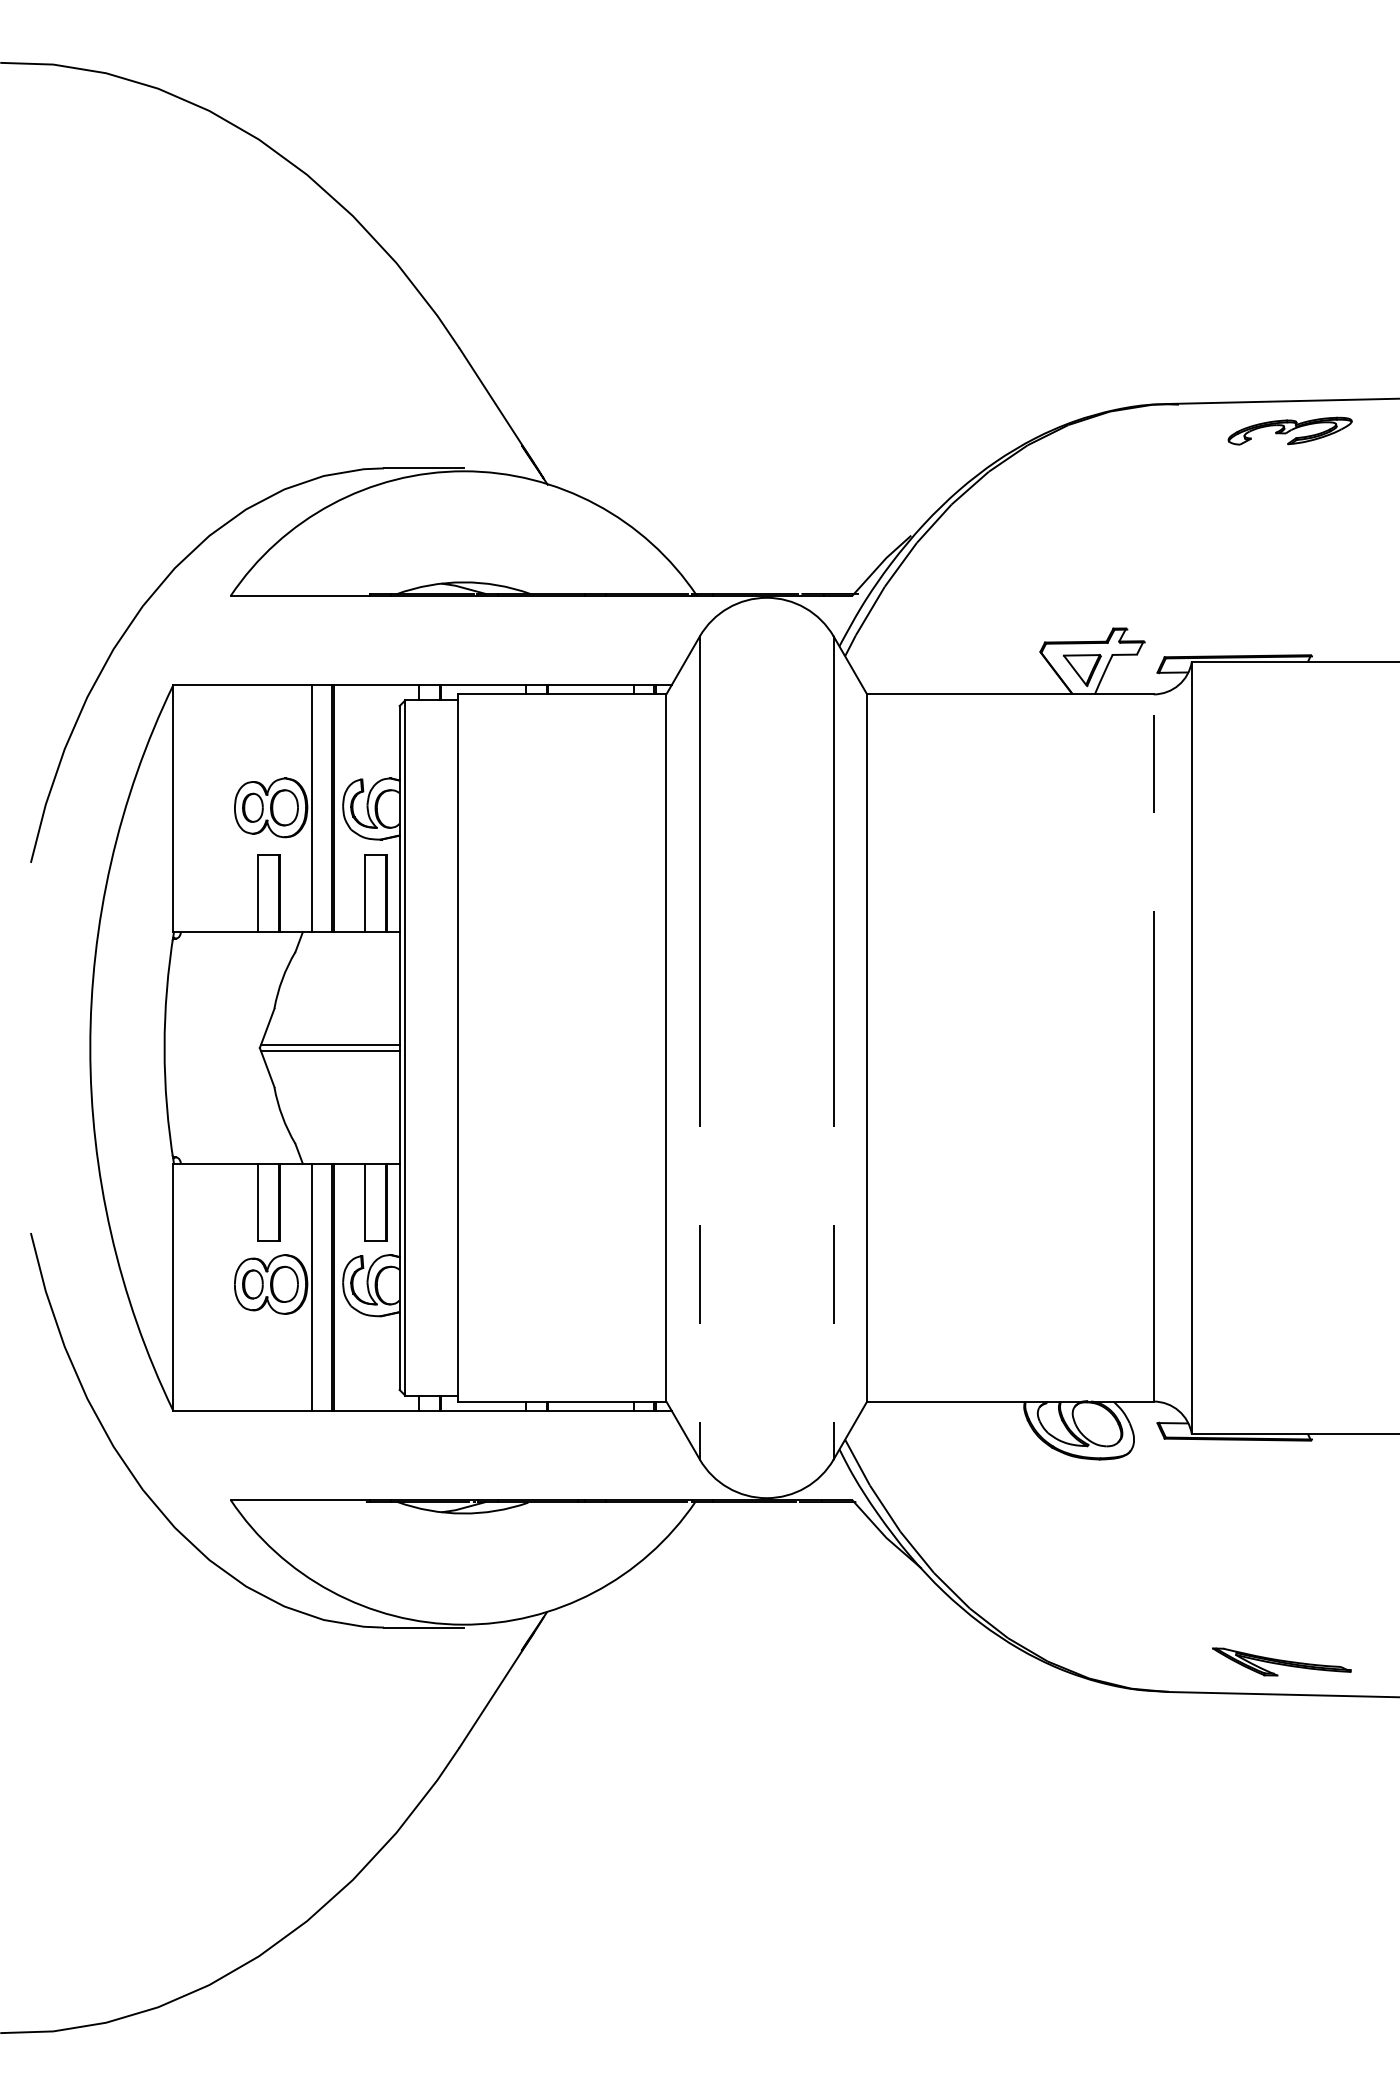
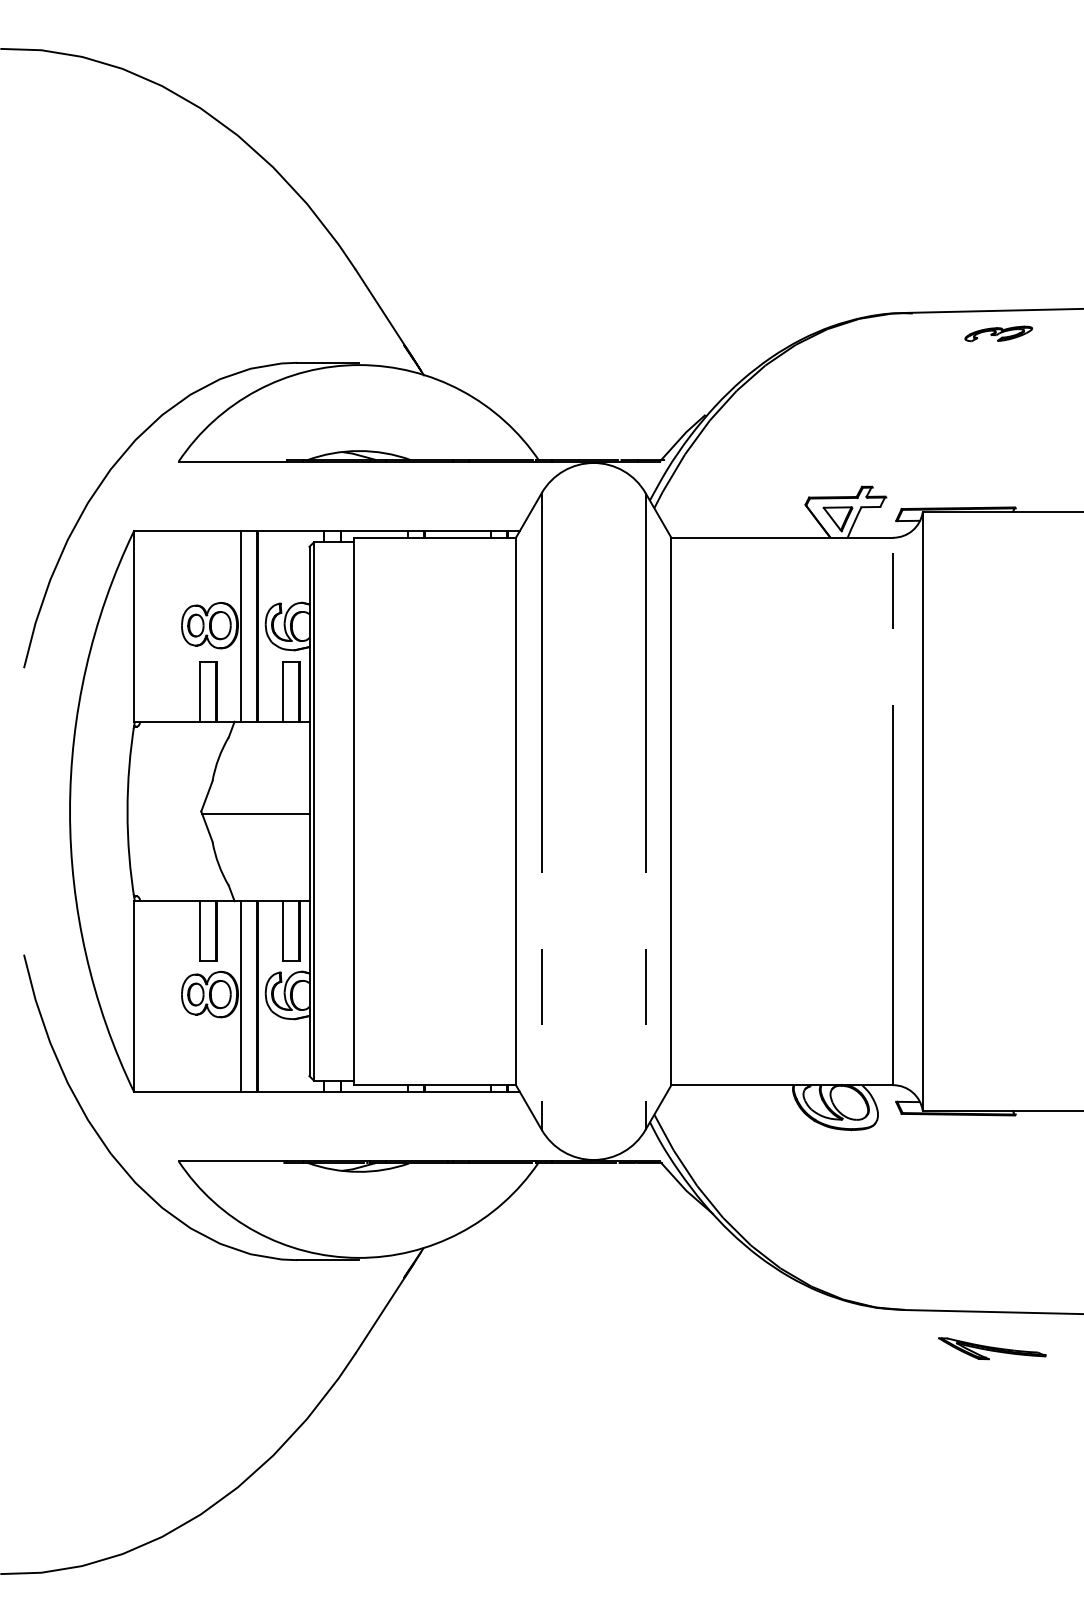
part: (1289, 430) -> (998, 333), size x0.7
line: (329, 1045) -> (255, 809), removed
part: (1281, 1661) -> (992, 1348), moved

